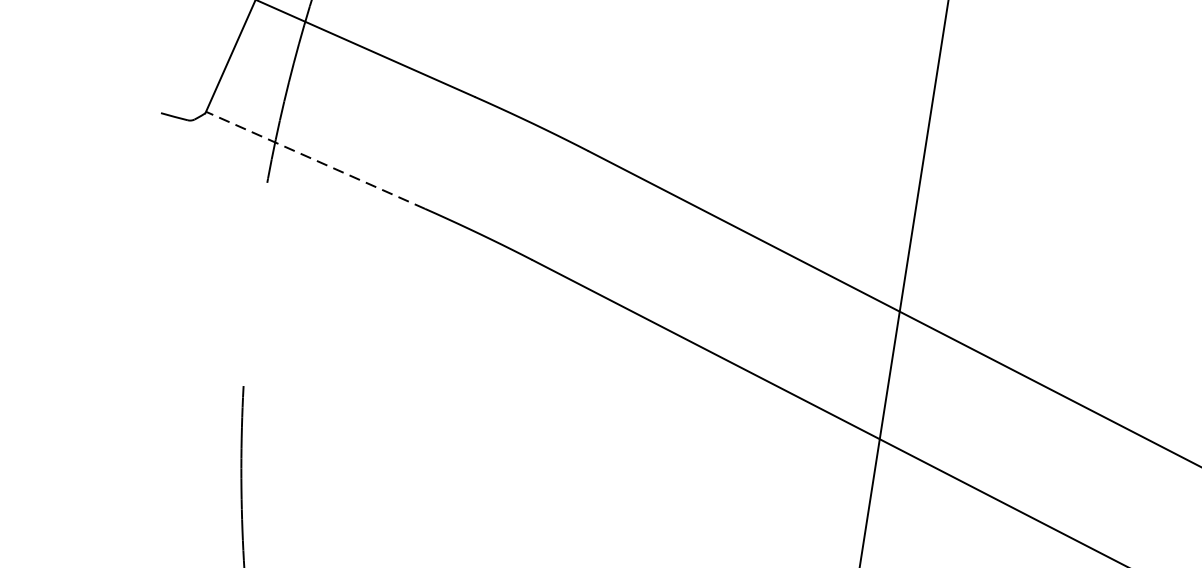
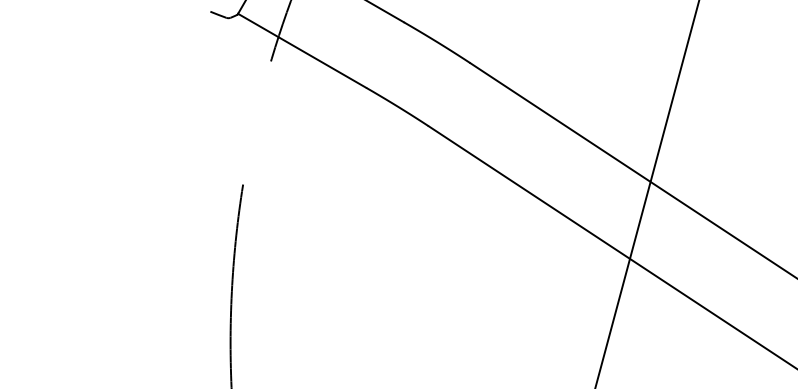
line: (316, 159) -> (302, 50), dashed -> solid

